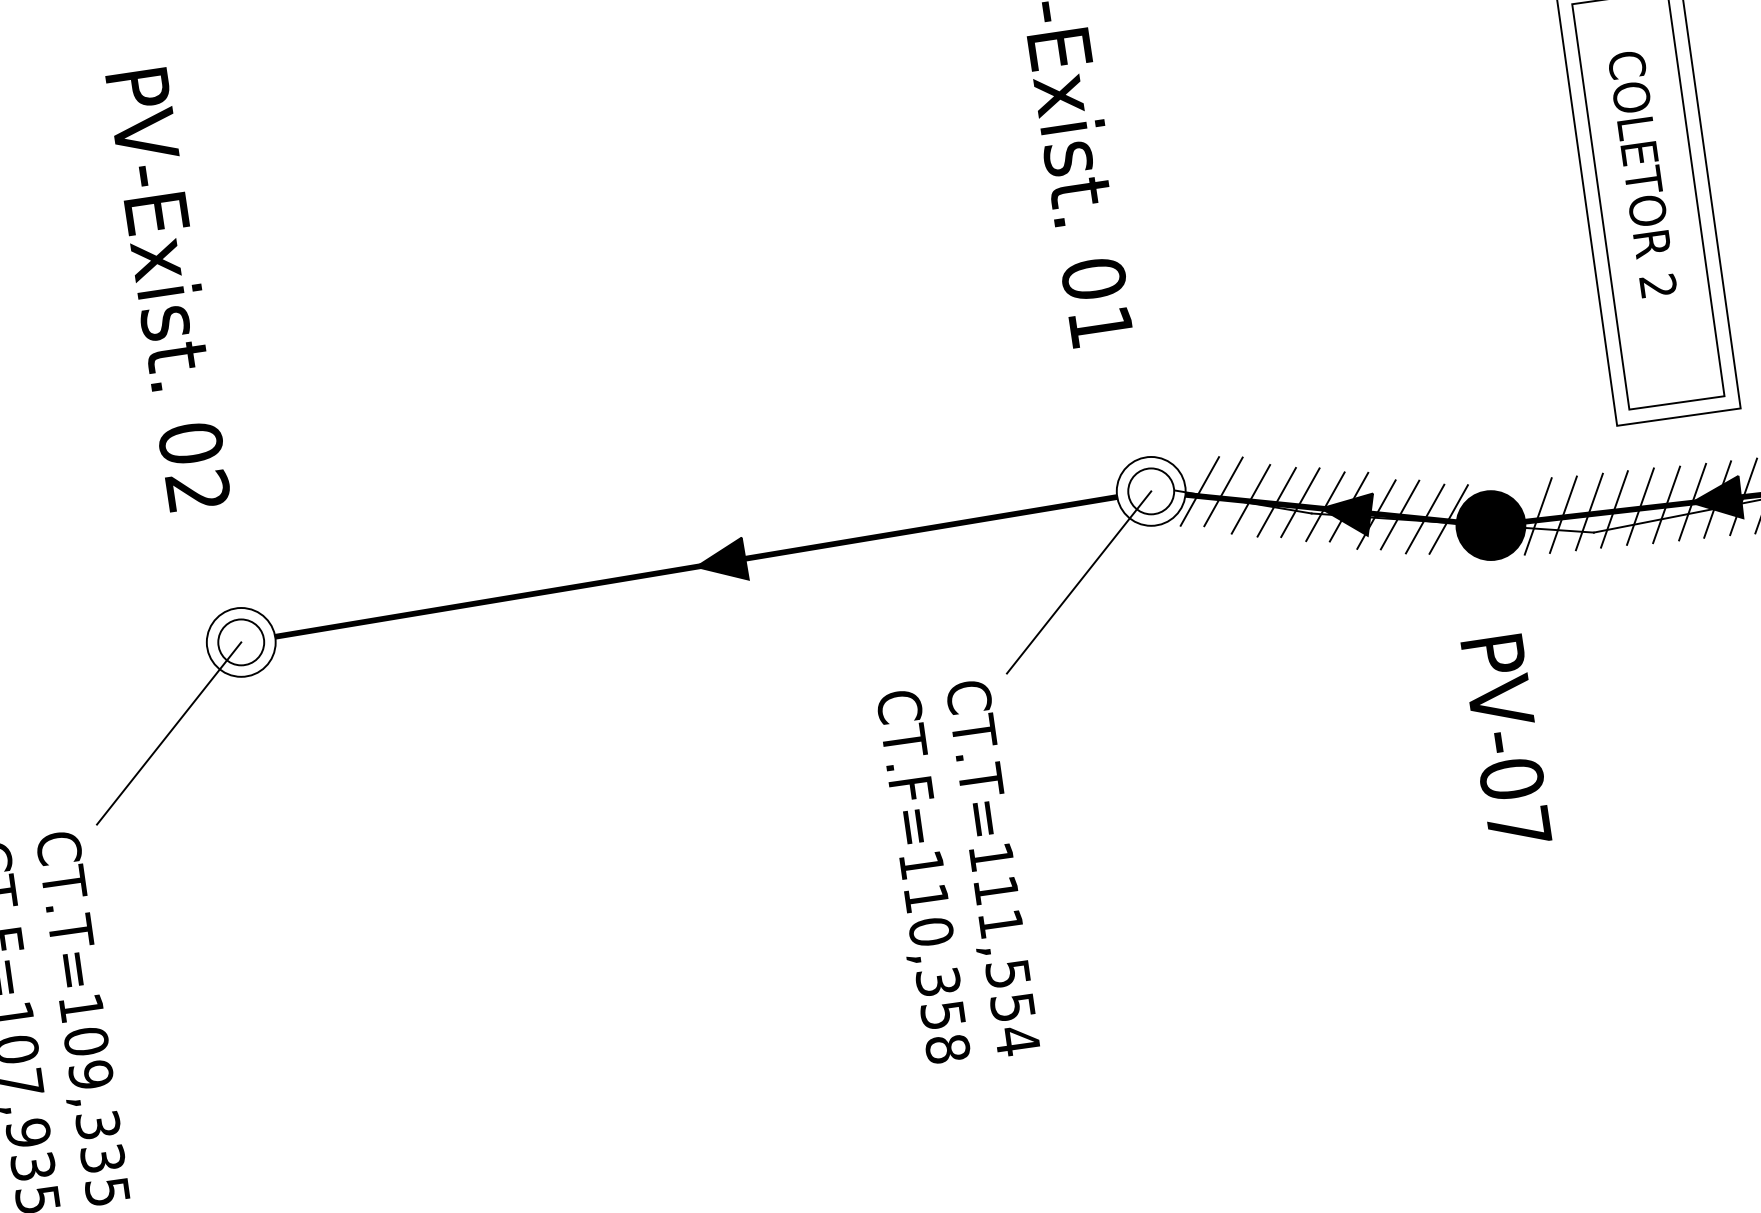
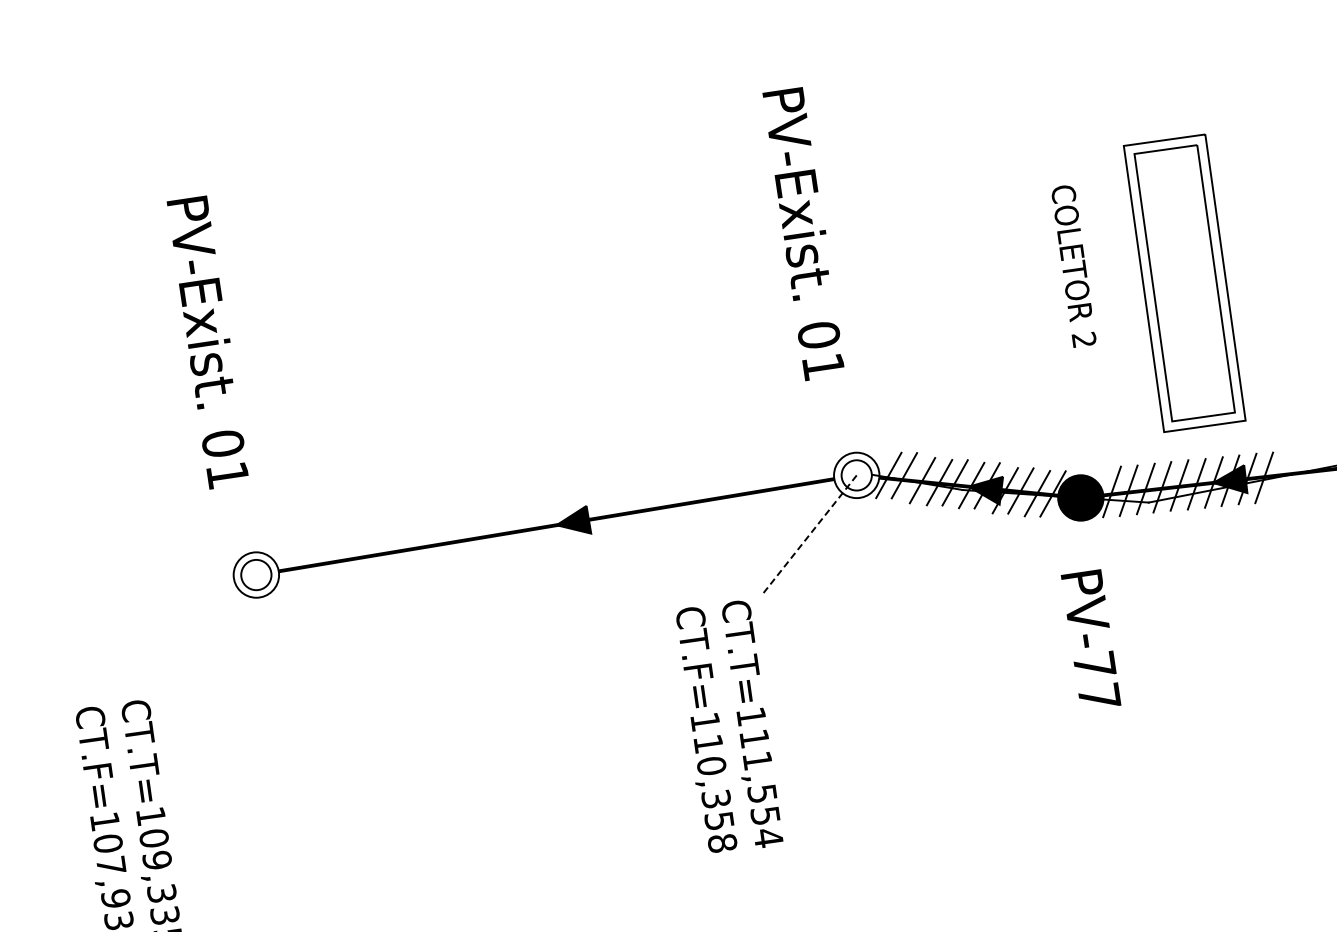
text: (1641, 174) -> (1073, 266), moved
text: (197, 491) -> (227, 475), 02 -> 01
line: (1079, 582) -> (809, 535), solid -> dashed
line: (168, 734) -> (208, 635), removed
text: (1511, 778) -> (1094, 664), PV-07 -> PV-77

